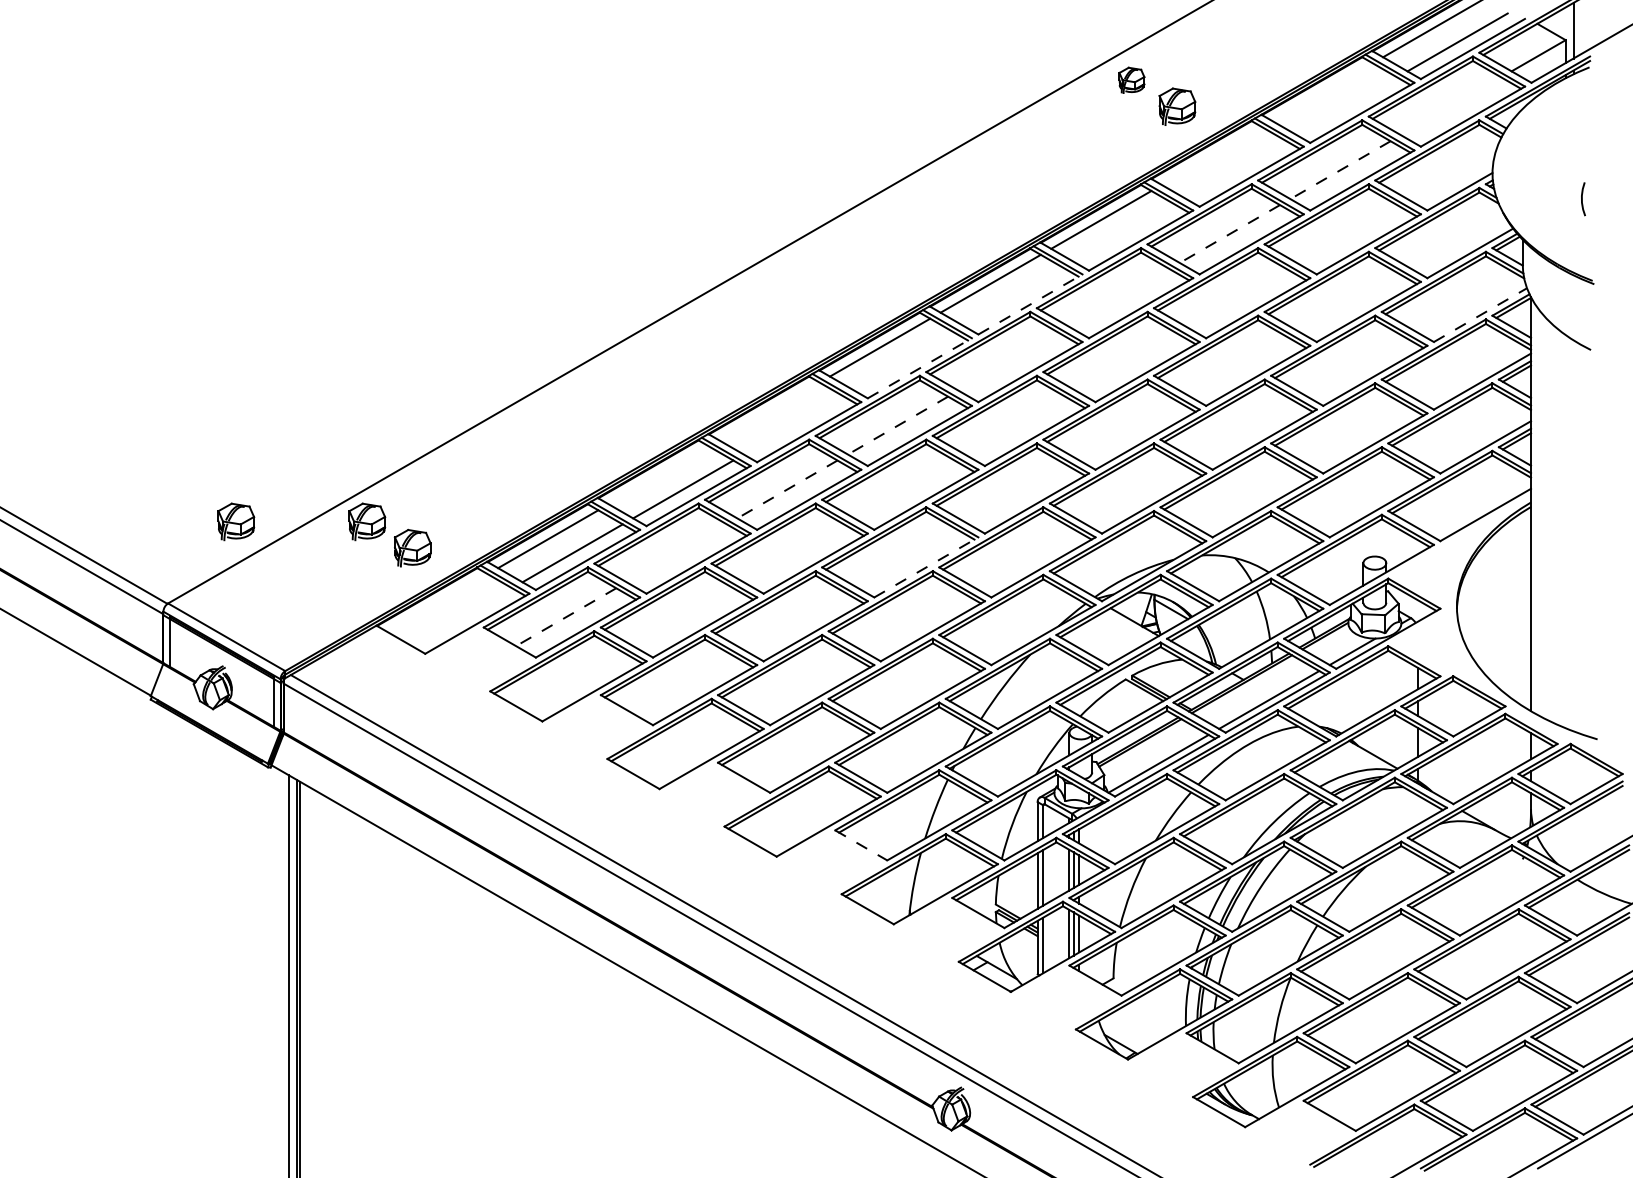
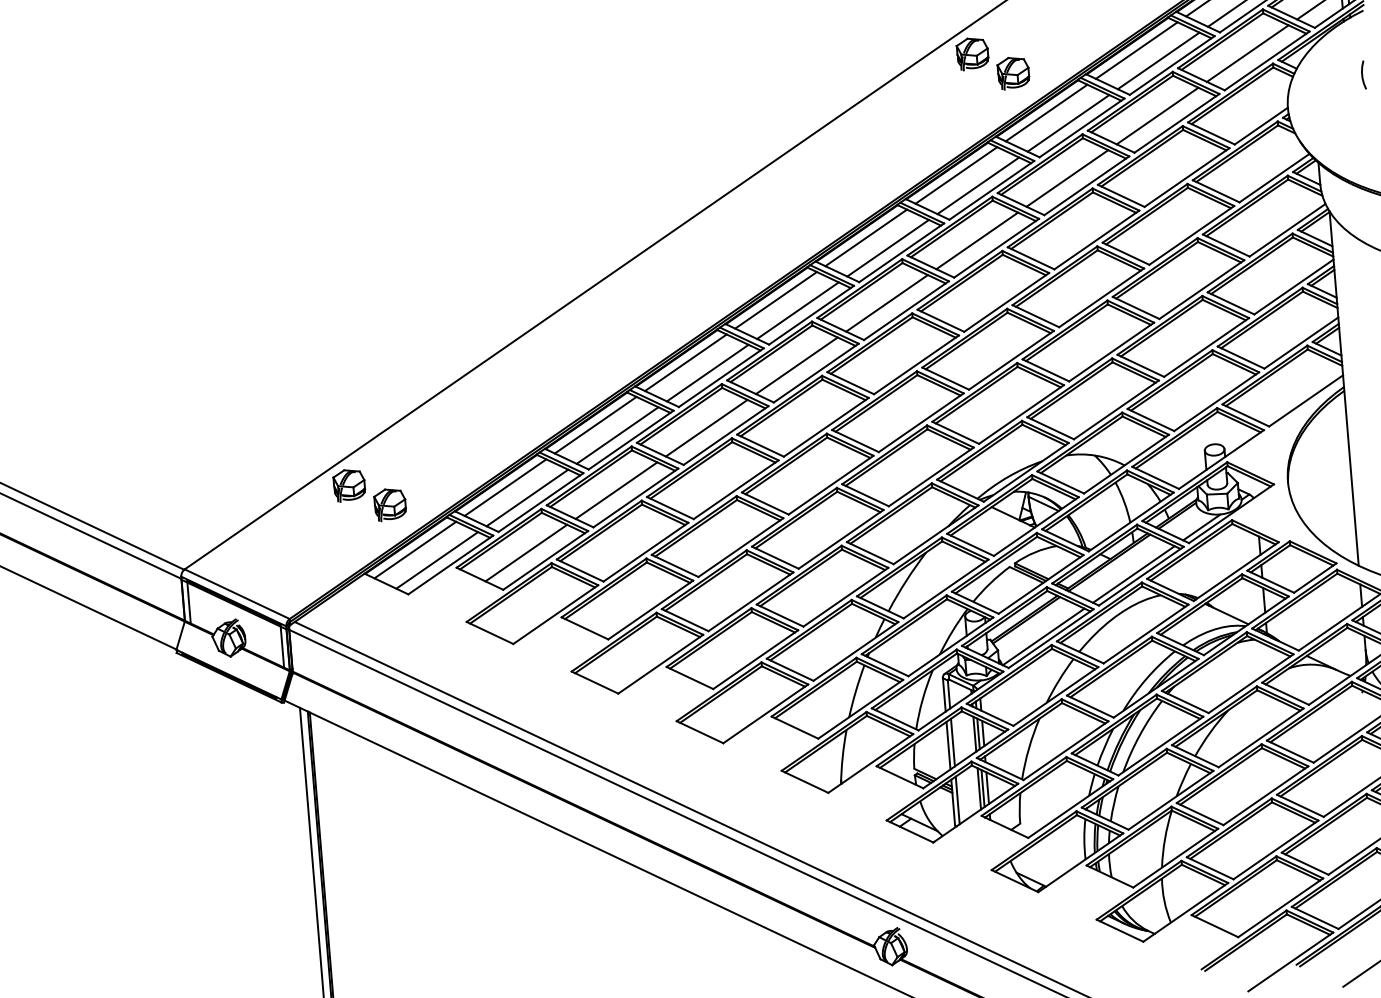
part: (1131, 80) -> (972, 54), size x1.43
line: (1322, 92) -> (1136, 50), added
line: (1346, 106) -> (1158, 61), added
line: (1451, 106) -> (1248, 53), added
line: (1211, 155) -> (1046, 112), added
line: (1236, 170) -> (1068, 123), added
line: (1340, 170) -> (1157, 116), dashed -> solid
curve: (1582, 199) -> (1362, 75), moved
line: (1125, 233) -> (978, 185), added
line: (1229, 234) -> (1067, 178), dashed -> solid
line: (1015, 297) -> (888, 247), added
line: (1119, 297) -> (977, 240), added
line: (1030, 304) -> (901, 252), dashed -> solid
line: (1480, 315) -> (1287, 230), dashed -> solid
line: (904, 361) -> (797, 310), added
line: (1008, 361) -> (886, 303), added
line: (920, 368) -> (812, 315), dashed -> solid
line: (769, 411) -> (685, 362), added
line: (793, 425) -> (707, 373), added
line: (898, 425) -> (797, 365), dashed -> solid
line: (658, 475) -> (595, 425), added
line: (787, 489) -> (706, 428), dashed -> solid
part: (236, 521) -> (237, 494), removed
line: (676, 553) -> (616, 490), added
line: (926, 567) -> (831, 485), dashed -> solid
line: (437, 603) -> (415, 550), added
line: (461, 617) -> (436, 560), added
line: (566, 617) -> (526, 553), dashed -> solid
line: (861, 845) -> (795, 727), dashed -> solid

